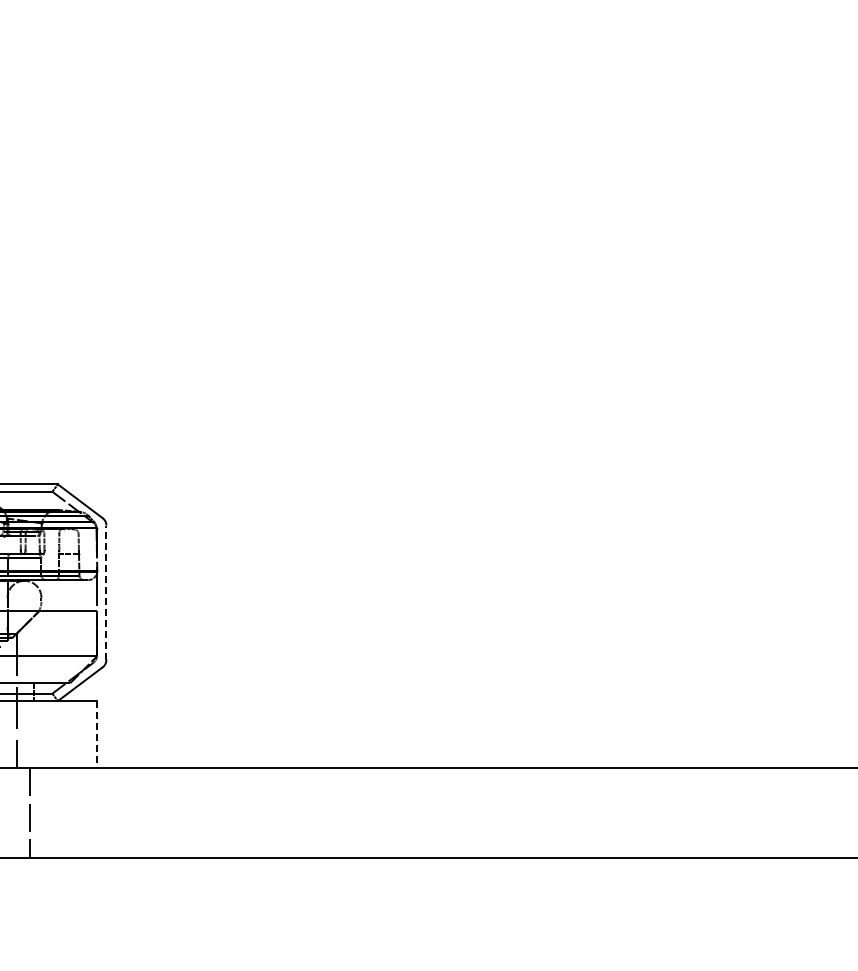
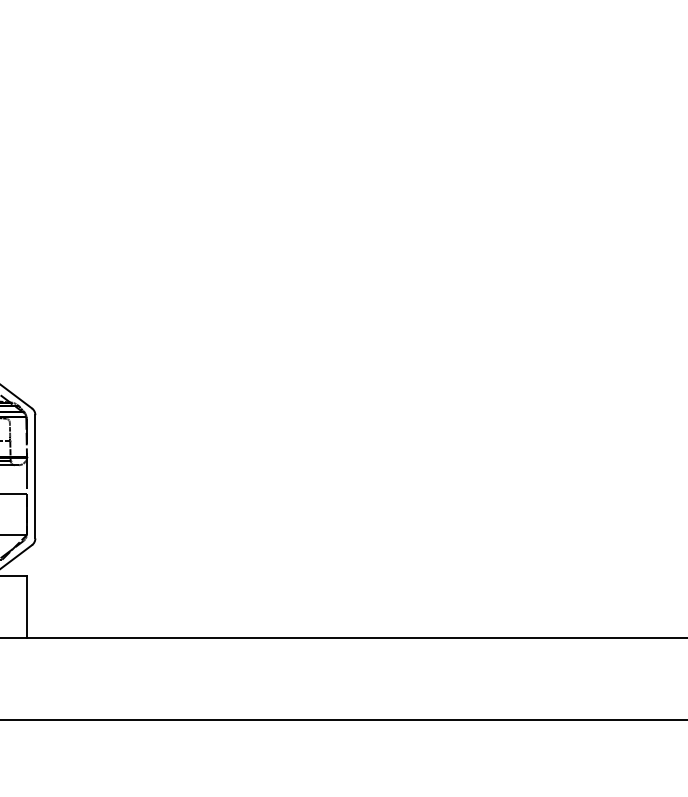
line: (106, 592) -> (35, 476), dashed -> solid
line: (97, 734) -> (27, 606), dashed -> solid

